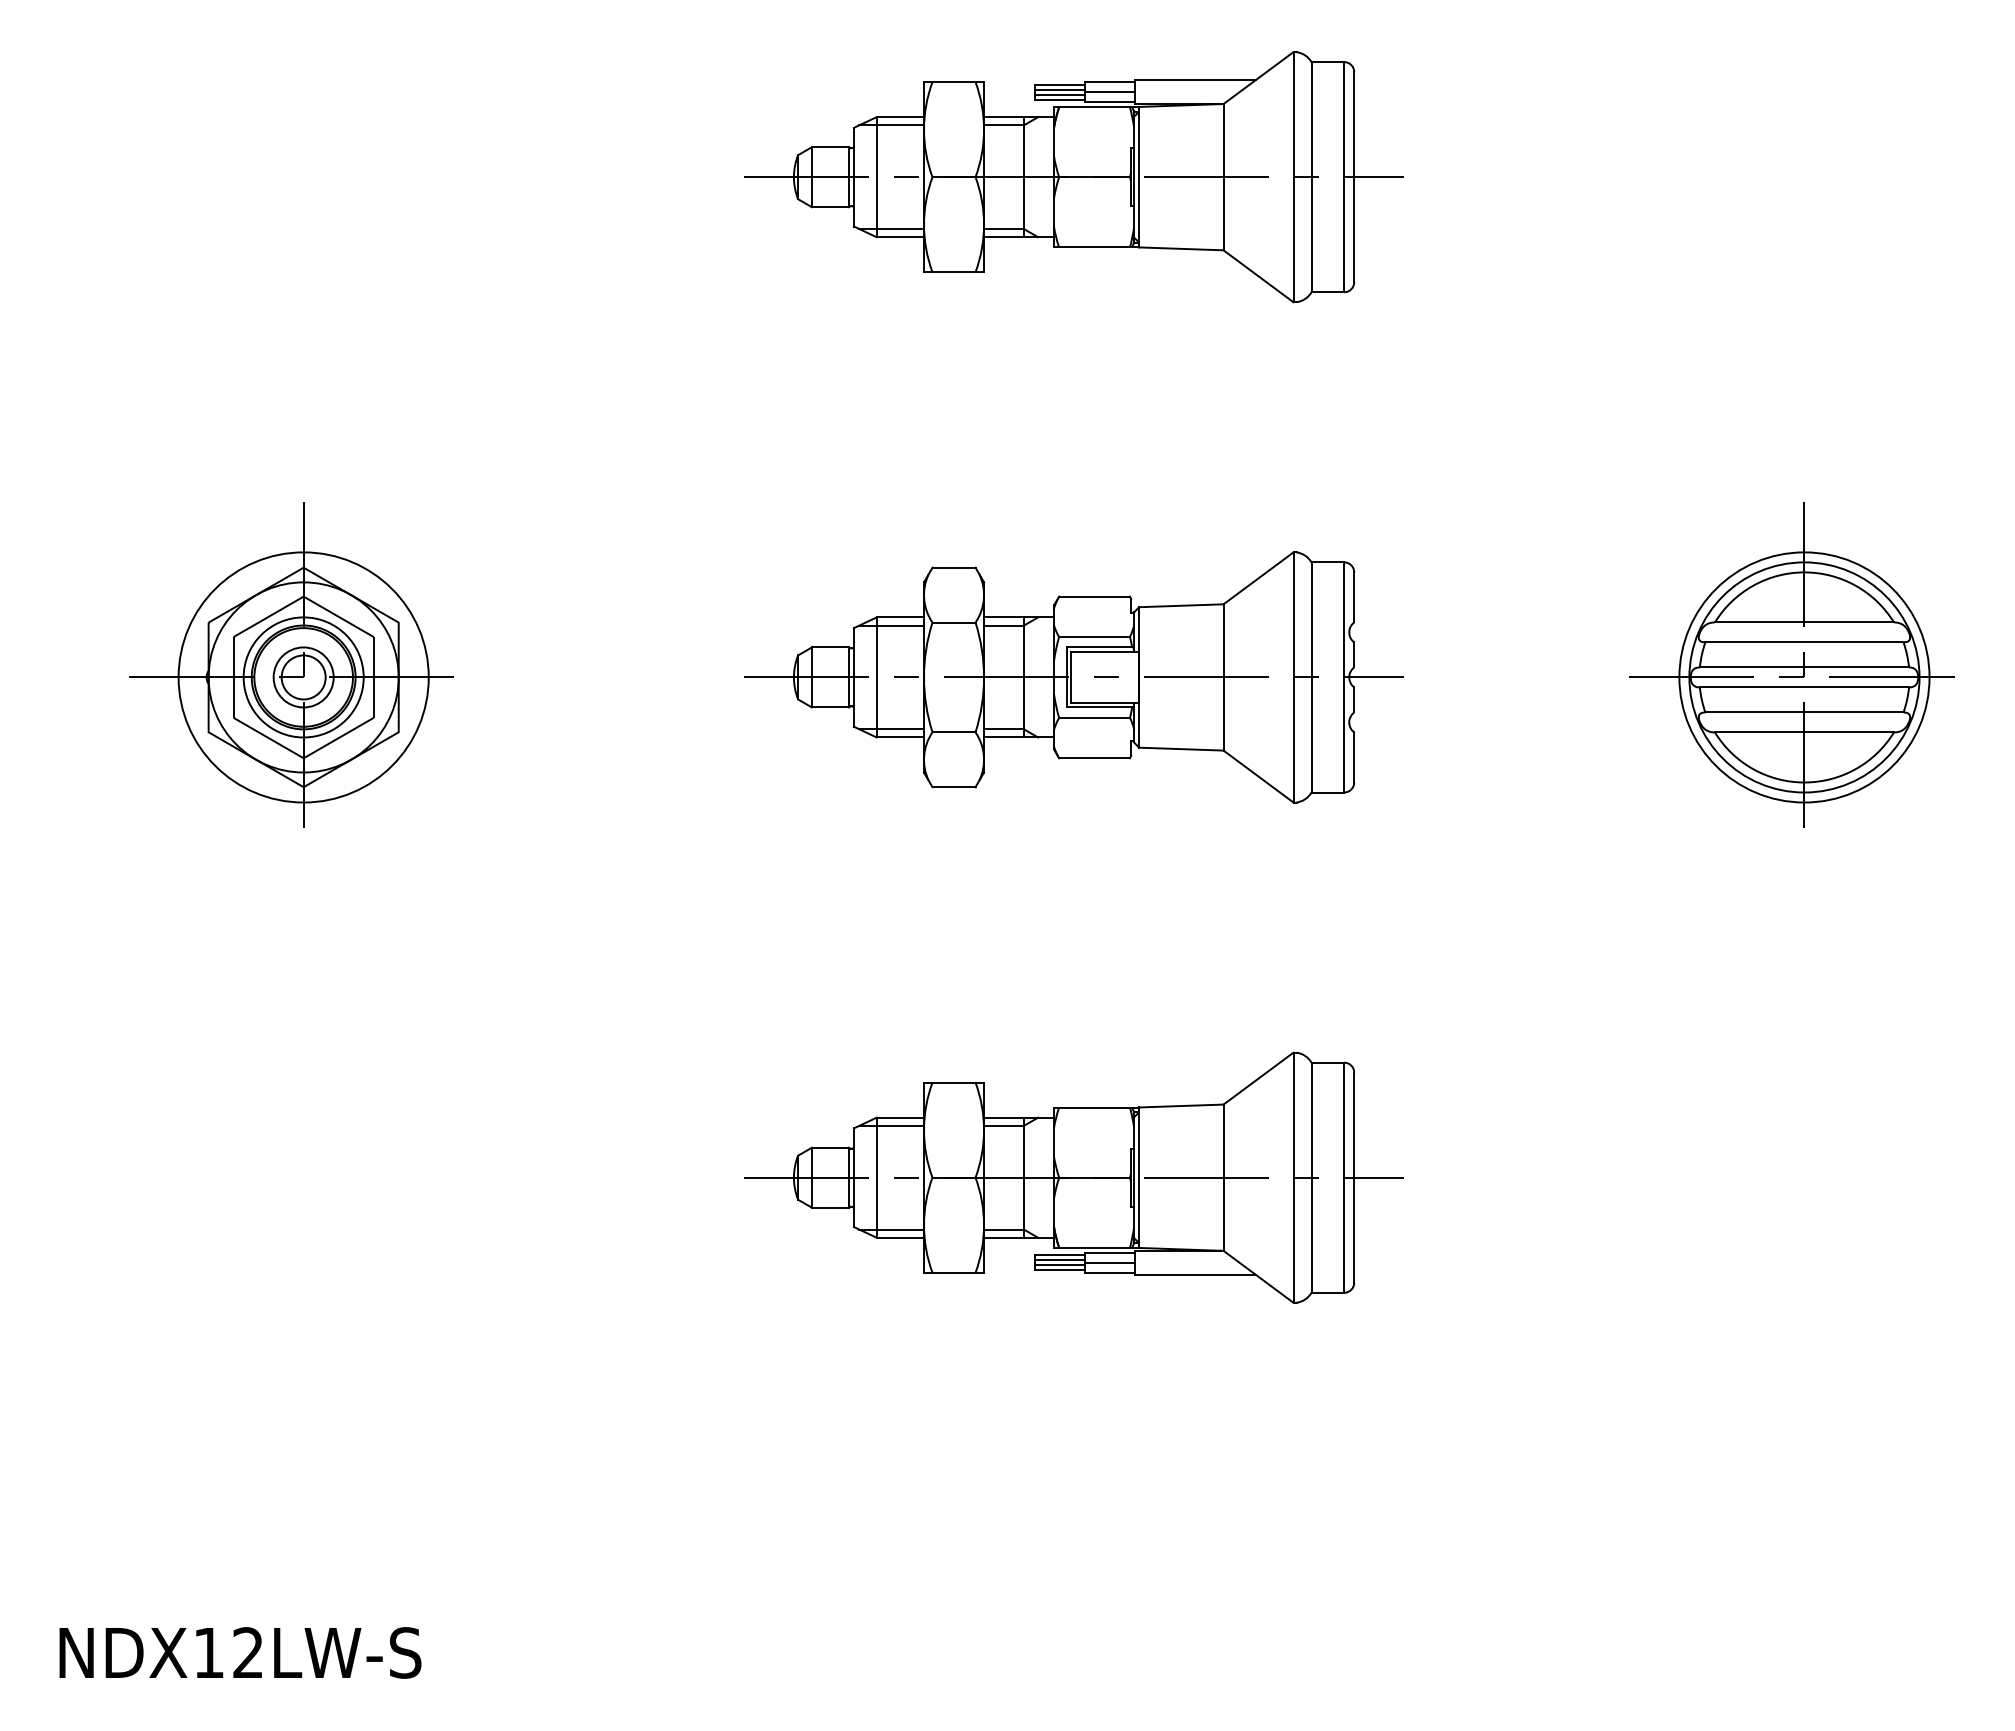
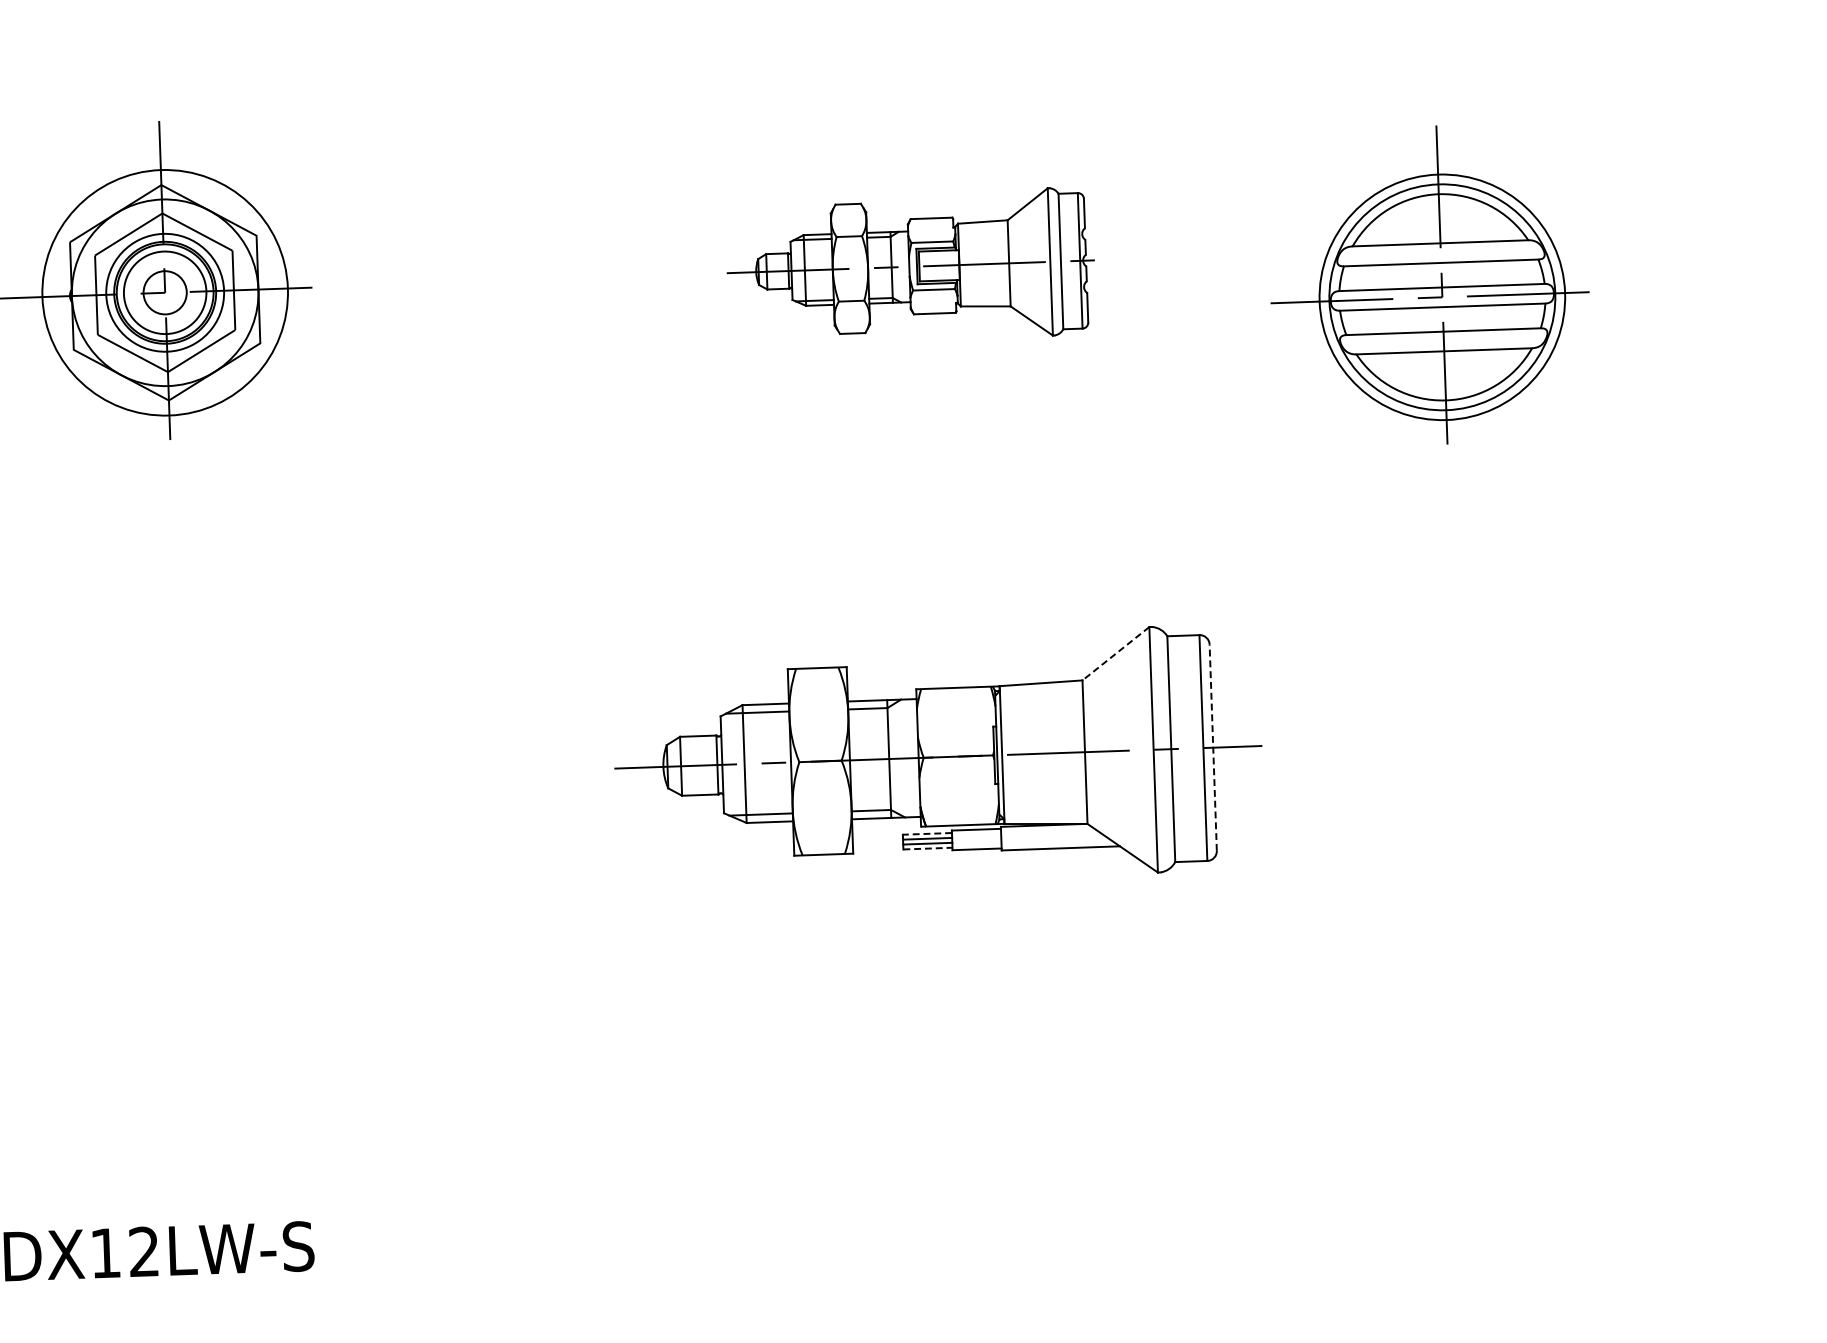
part: (1791, 664) -> (1429, 285), moved
circle: (303, 677) -> (165, 292), size x1.4
part: (1073, 677) -> (920, 266), size x0.6
line: (1258, 1078) -> (1115, 653), solid -> dashed
line: (1354, 1177) -> (1213, 747), solid -> dashed
line: (1059, 1255) -> (926, 834), solid -> dashed
line: (1110, 1262) -> (976, 839), removed
line: (1060, 1270) -> (928, 848), solid -> dashed

